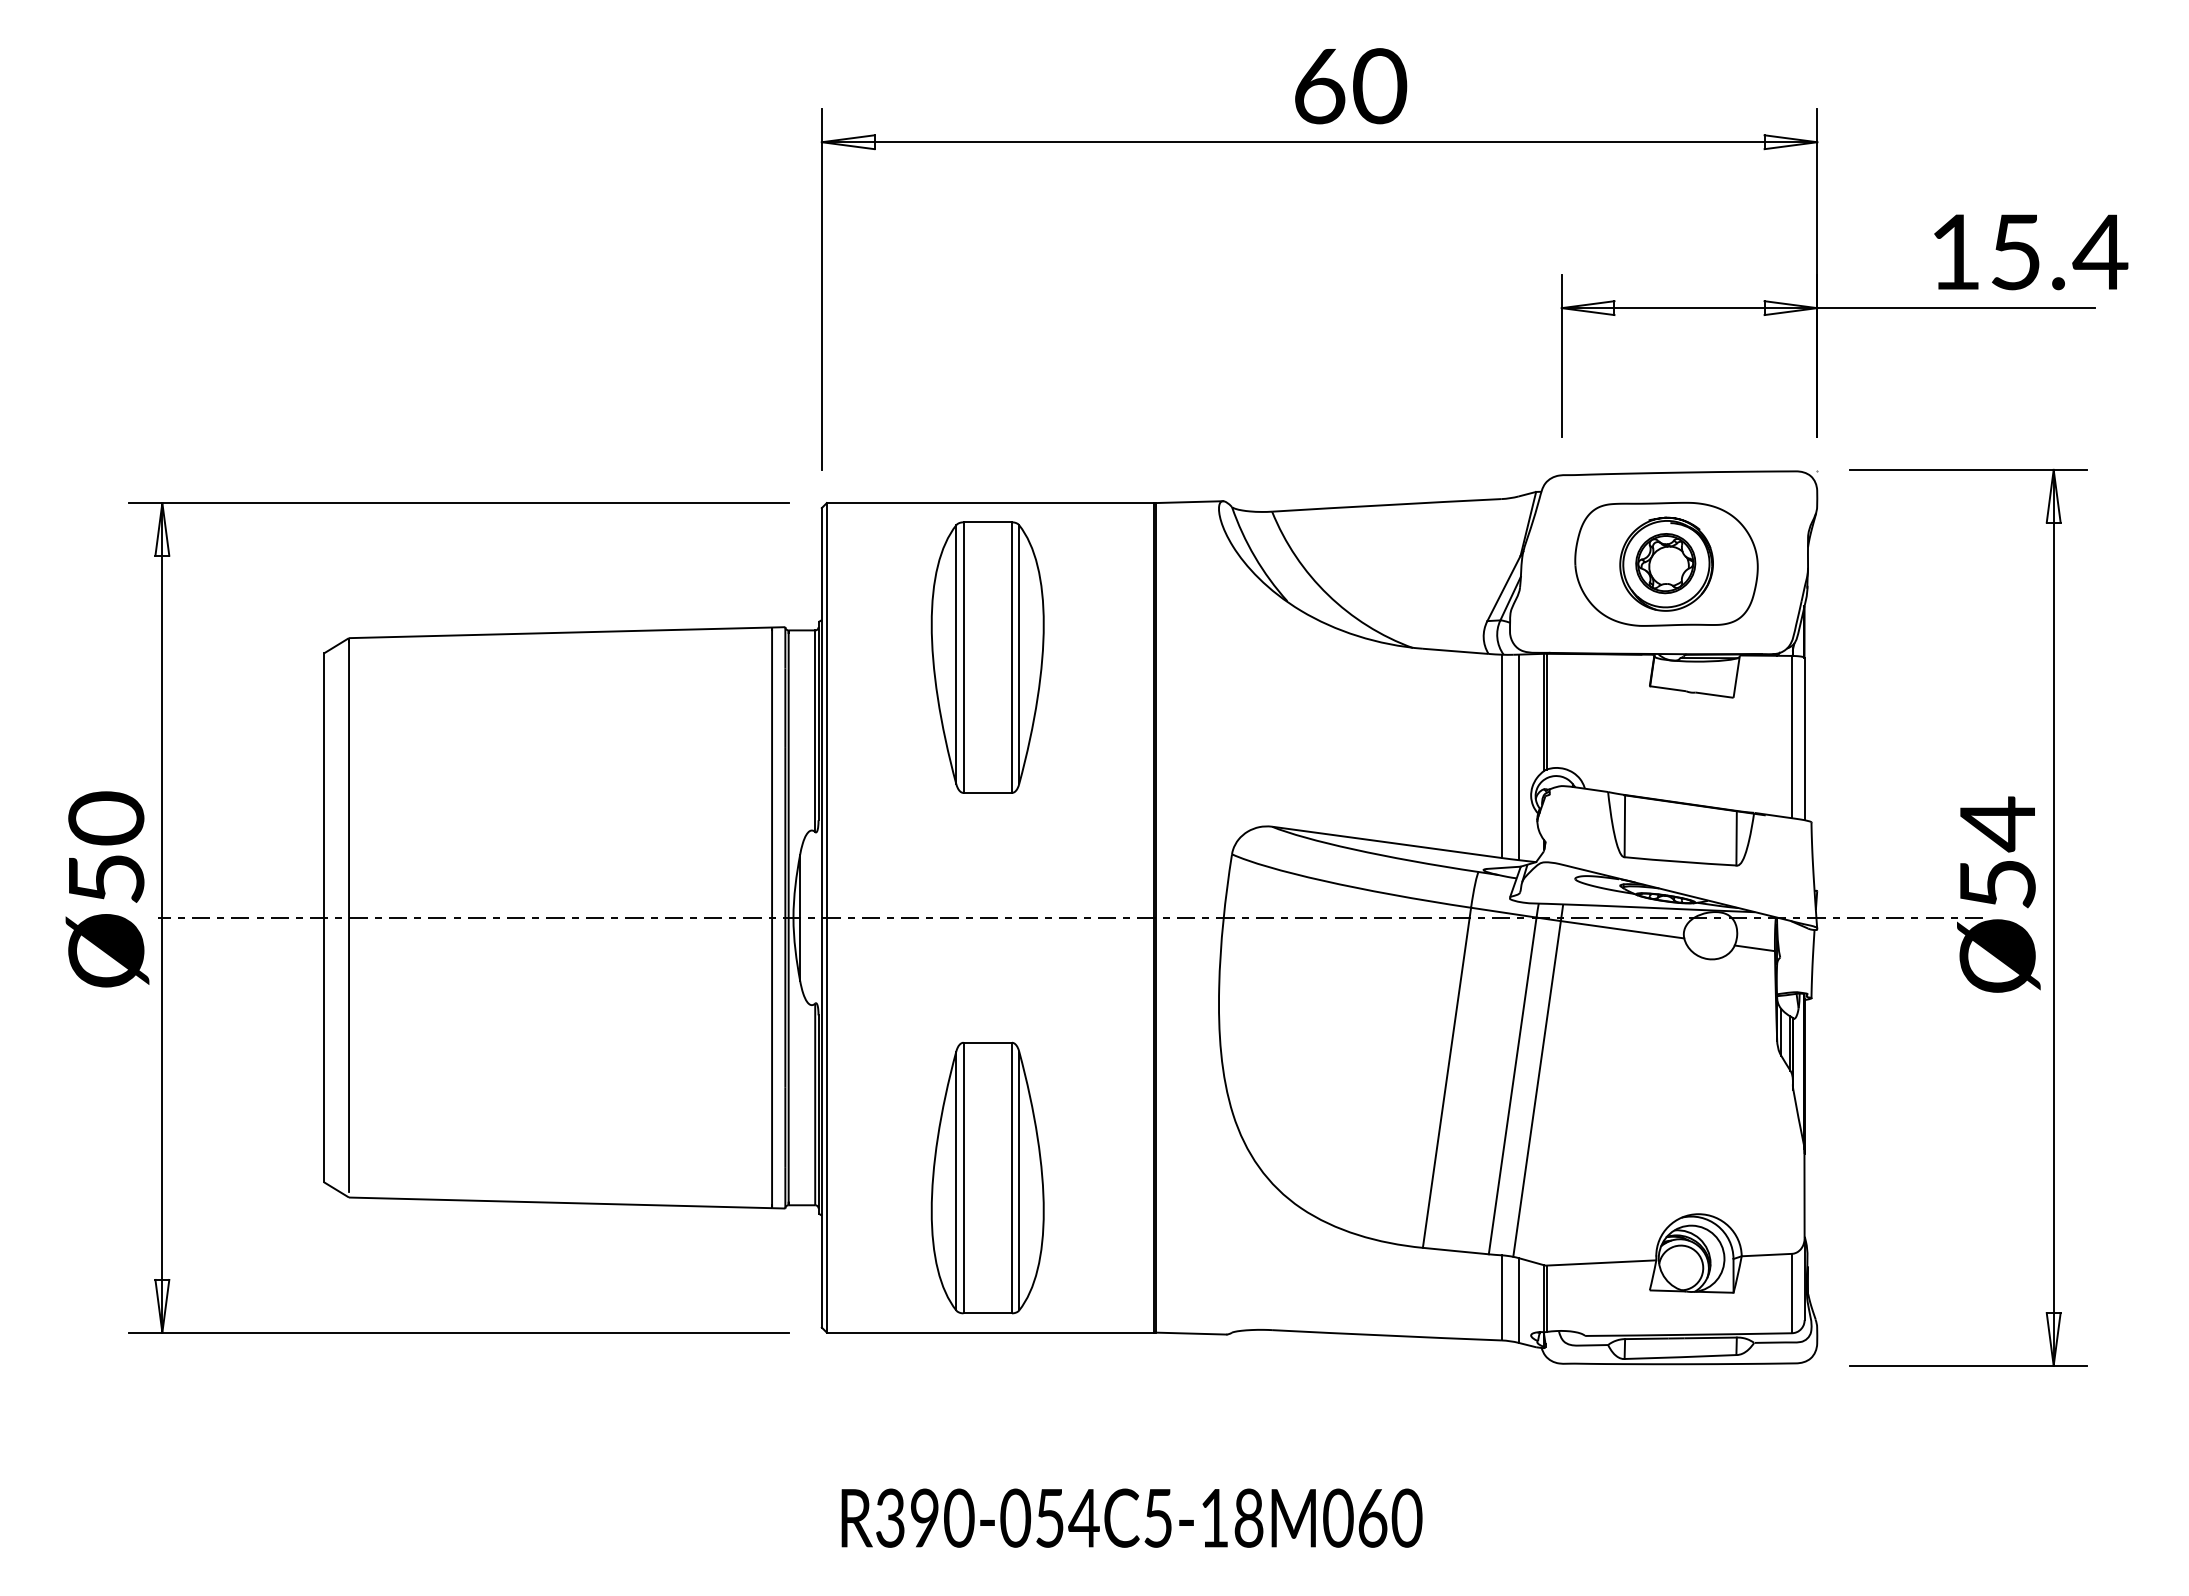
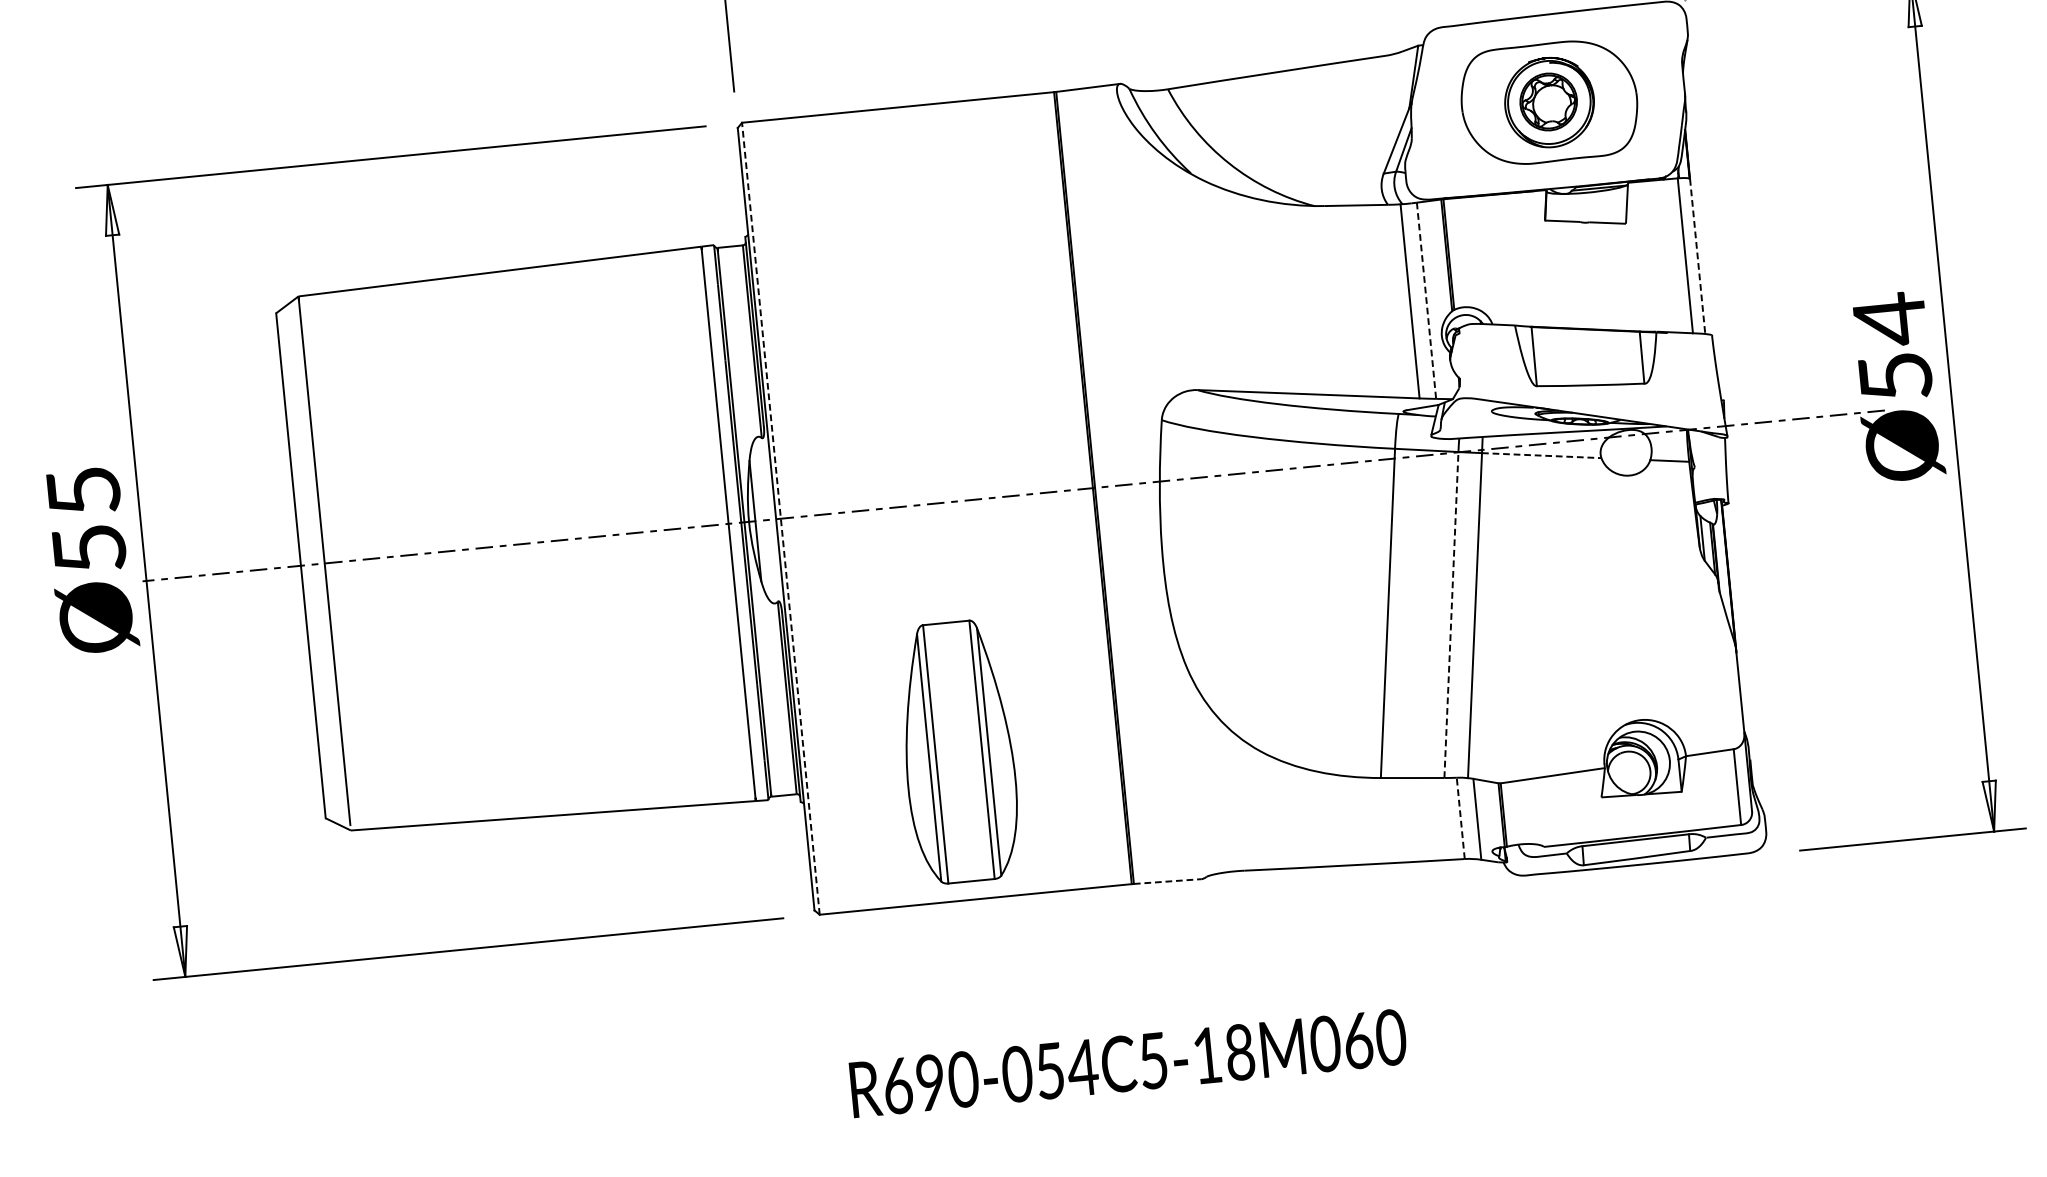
part: (987, 657) -> (909, 255), removed
line: (1804, 739) -> (1697, 256), solid -> dashed
line: (1518, 757) -> (1426, 300), solid -> dashed
text: (106, 818) -> (83, 491), Ø50 -> Ø55
line: (826, 917) -> (780, 518), solid -> dashed
line: (1623, 929) -> (1542, 455), solid -> dashed
line: (1512, 1085) -> (1451, 614), solid -> dashed
line: (1501, 1297) -> (1460, 818), solid -> dashed
line: (1191, 1333) -> (1167, 881), solid -> dashed
text: (890, 1517) -> (897, 1085), R390-054C5-18M060 -> R690-054C5-18M060

